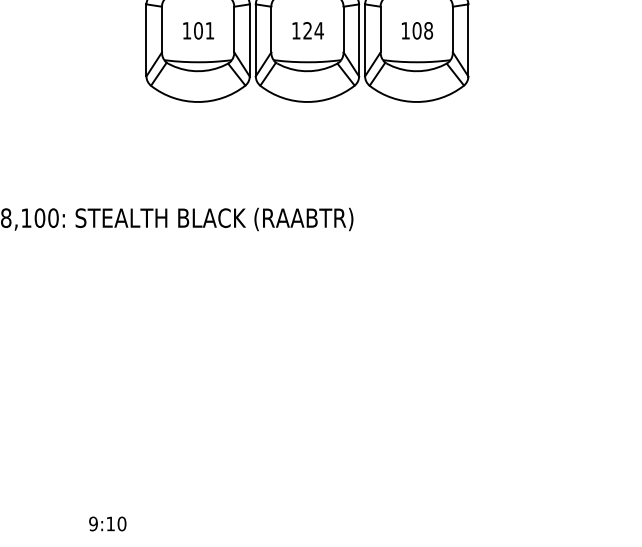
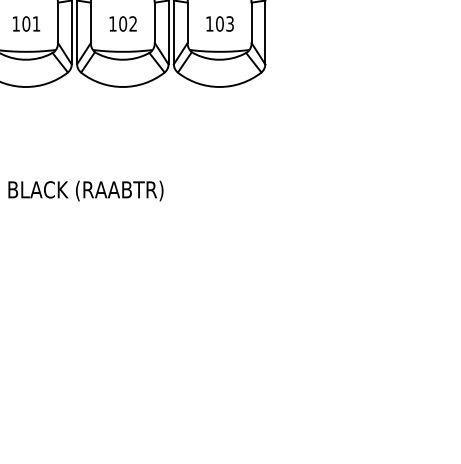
text: (313, 30) -> (128, 23), 124 -> 102
text: (428, 30) -> (230, 23), 108 -> 103

